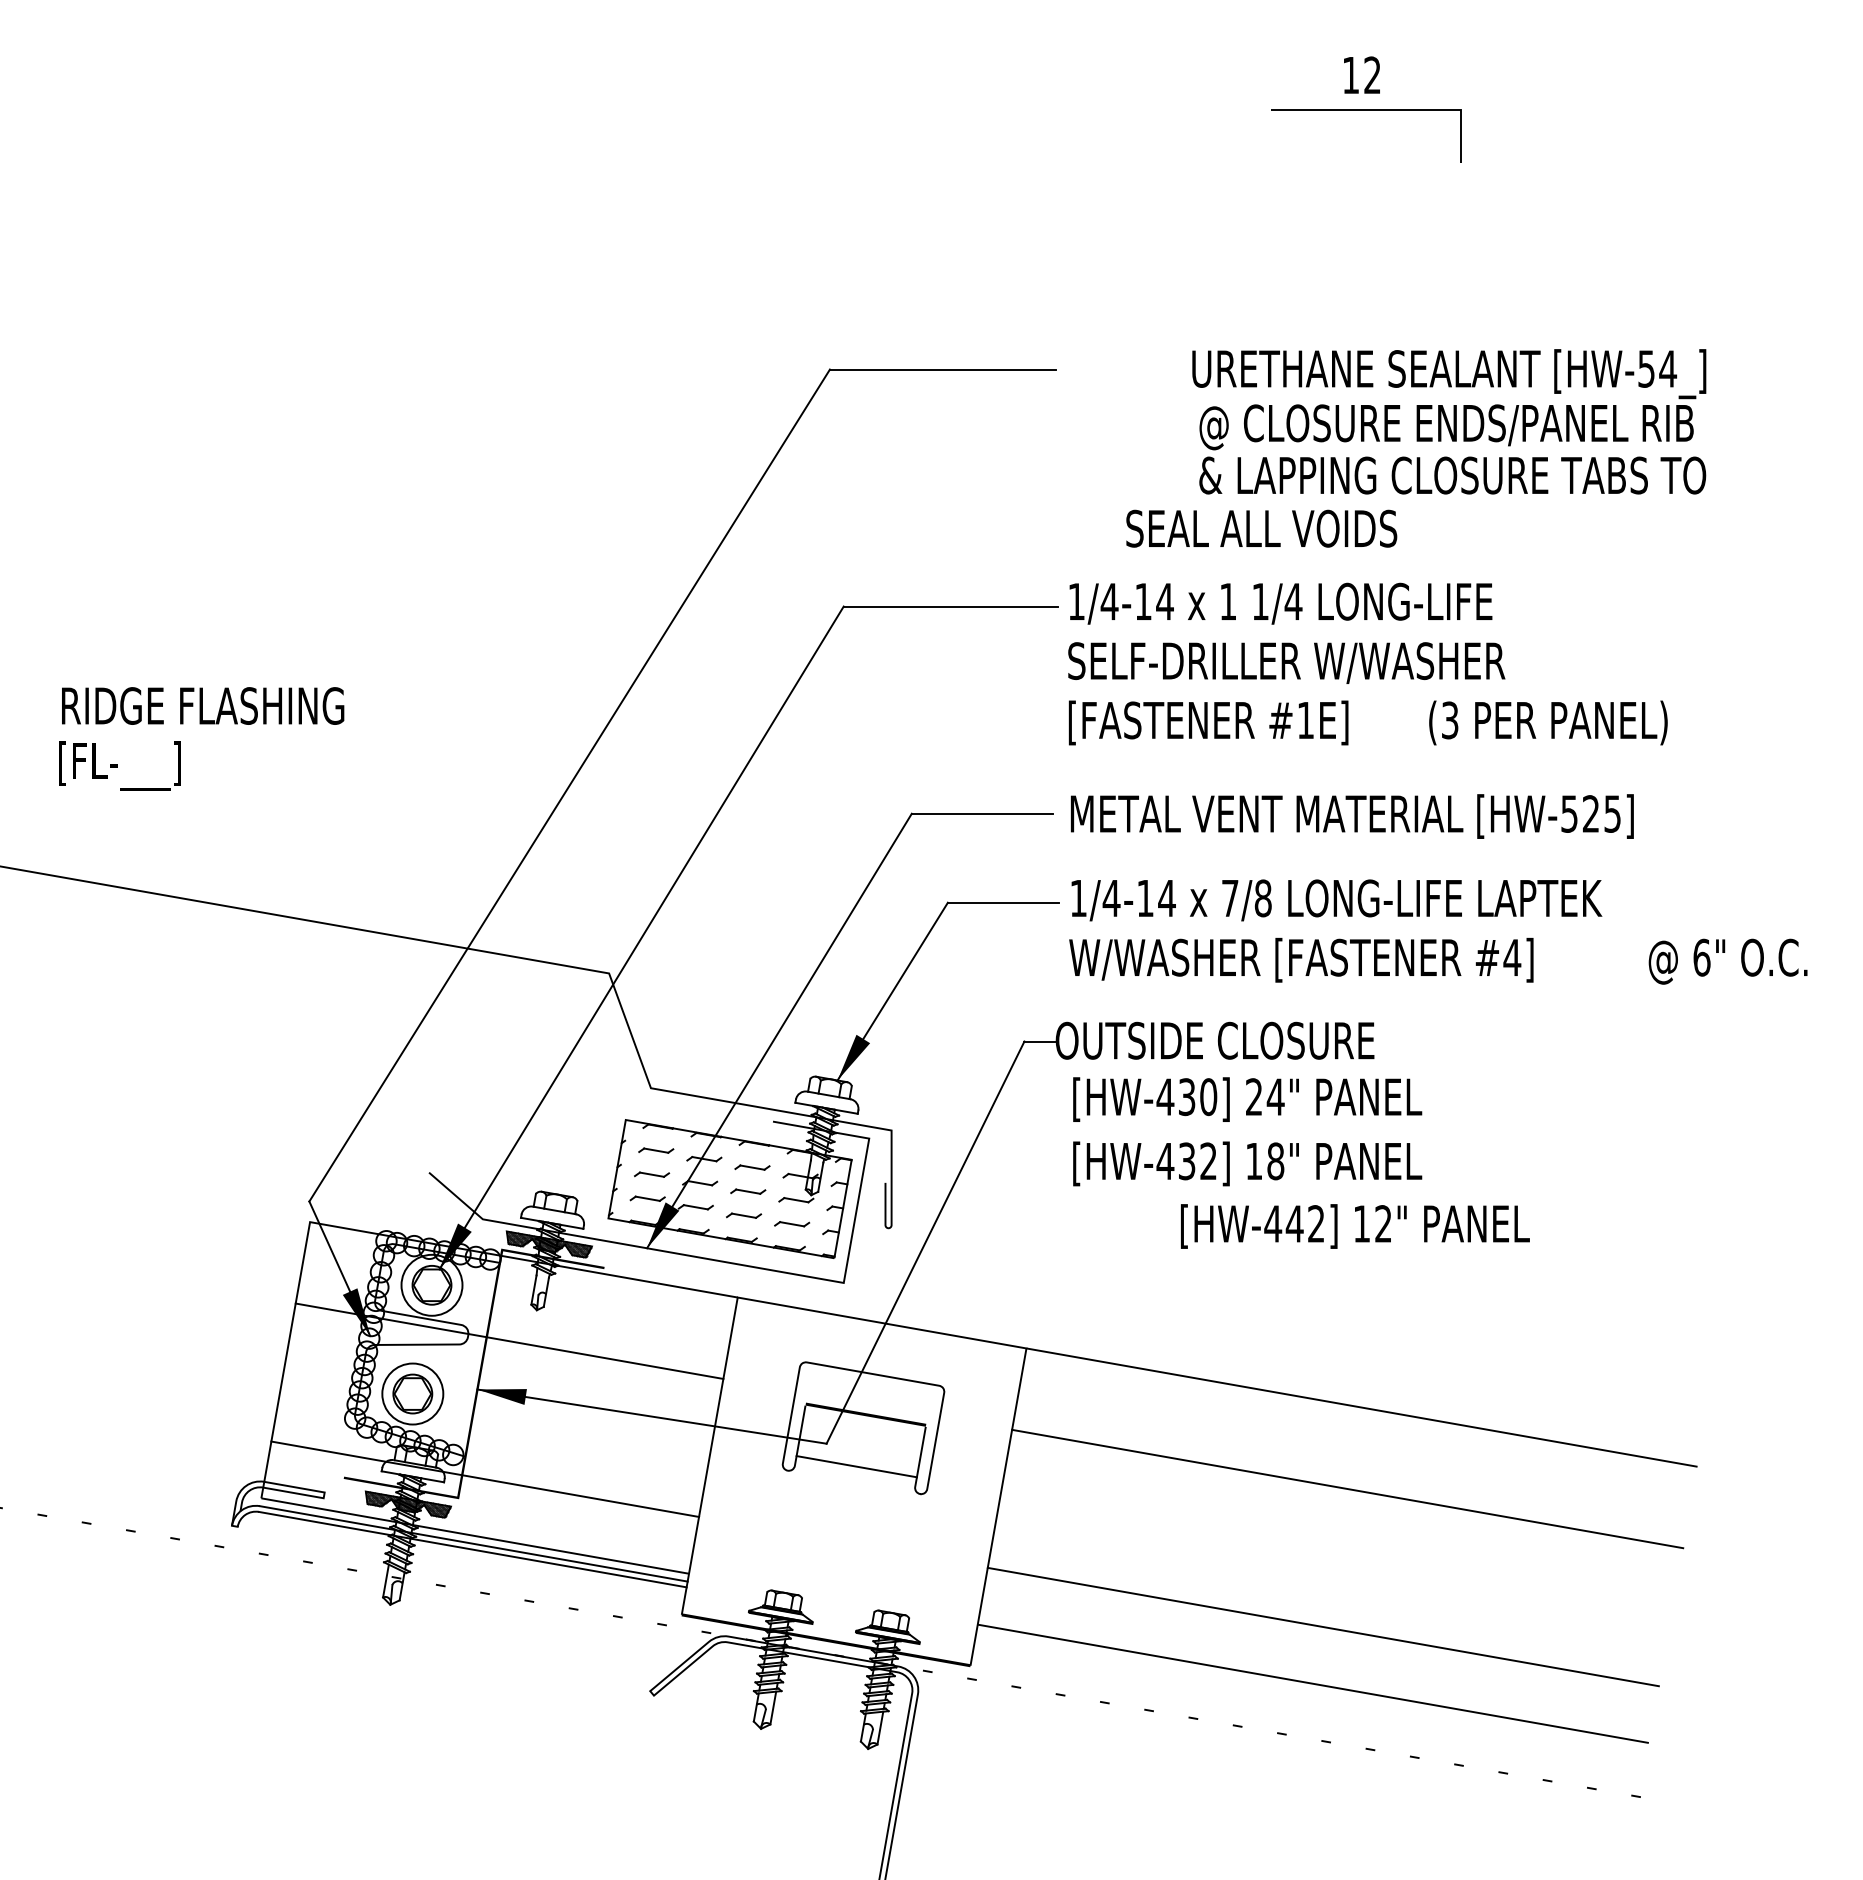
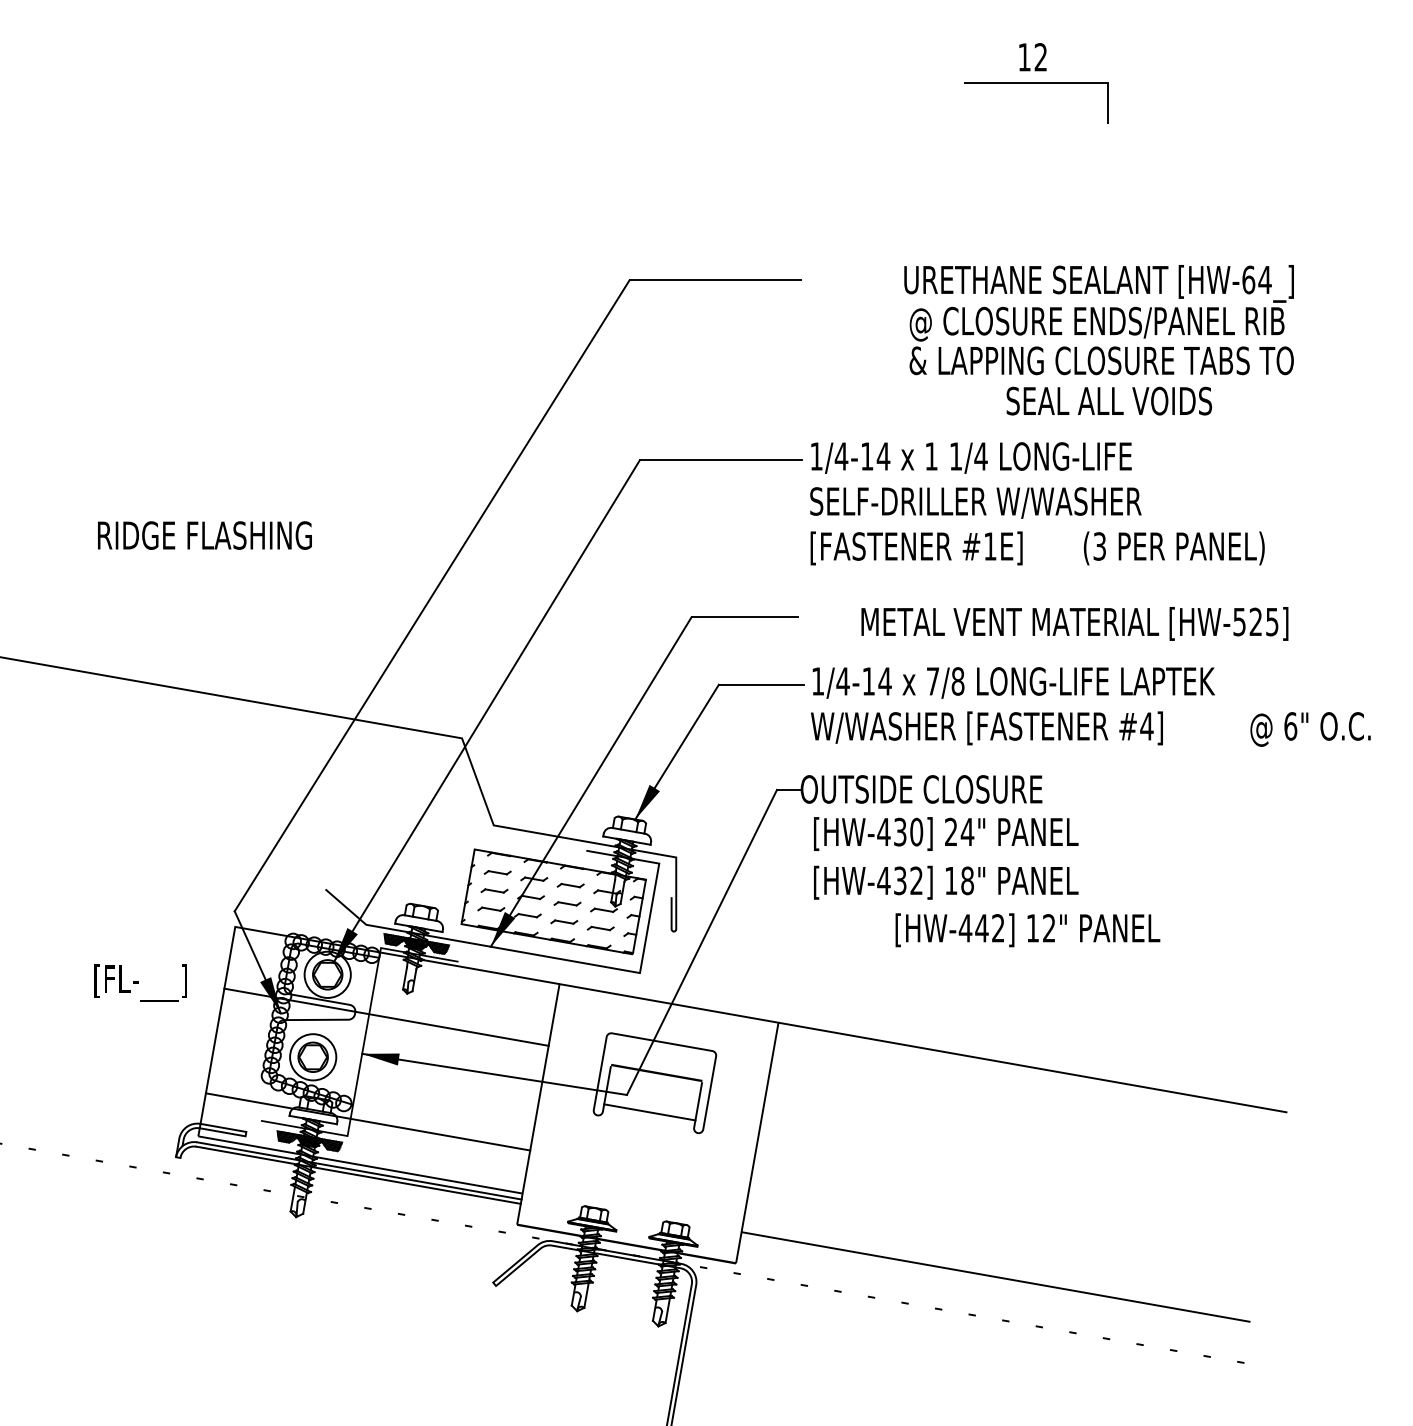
text: (1646, 368) -> (1248, 279), [HW-54_] -> [HW-64_]
text: (1261, 528) -> (1109, 400), moved
text: (203, 705) -> (205, 535), moved
text: (119, 765) -> (140, 982), moved
text: (1352, 816) -> (1075, 623), moved
line: (1347, 1488) -> (1021, 1128), removed
line: (1322, 1626) -> (1002, 1233), removed

